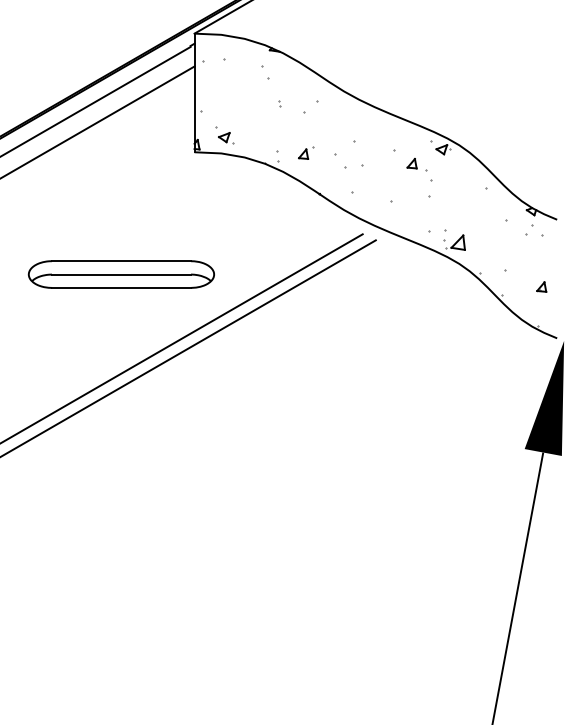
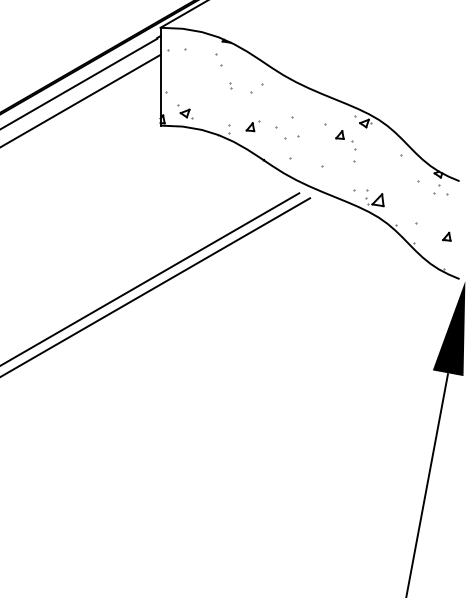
part: (121, 274) -> (100, 226), removed

